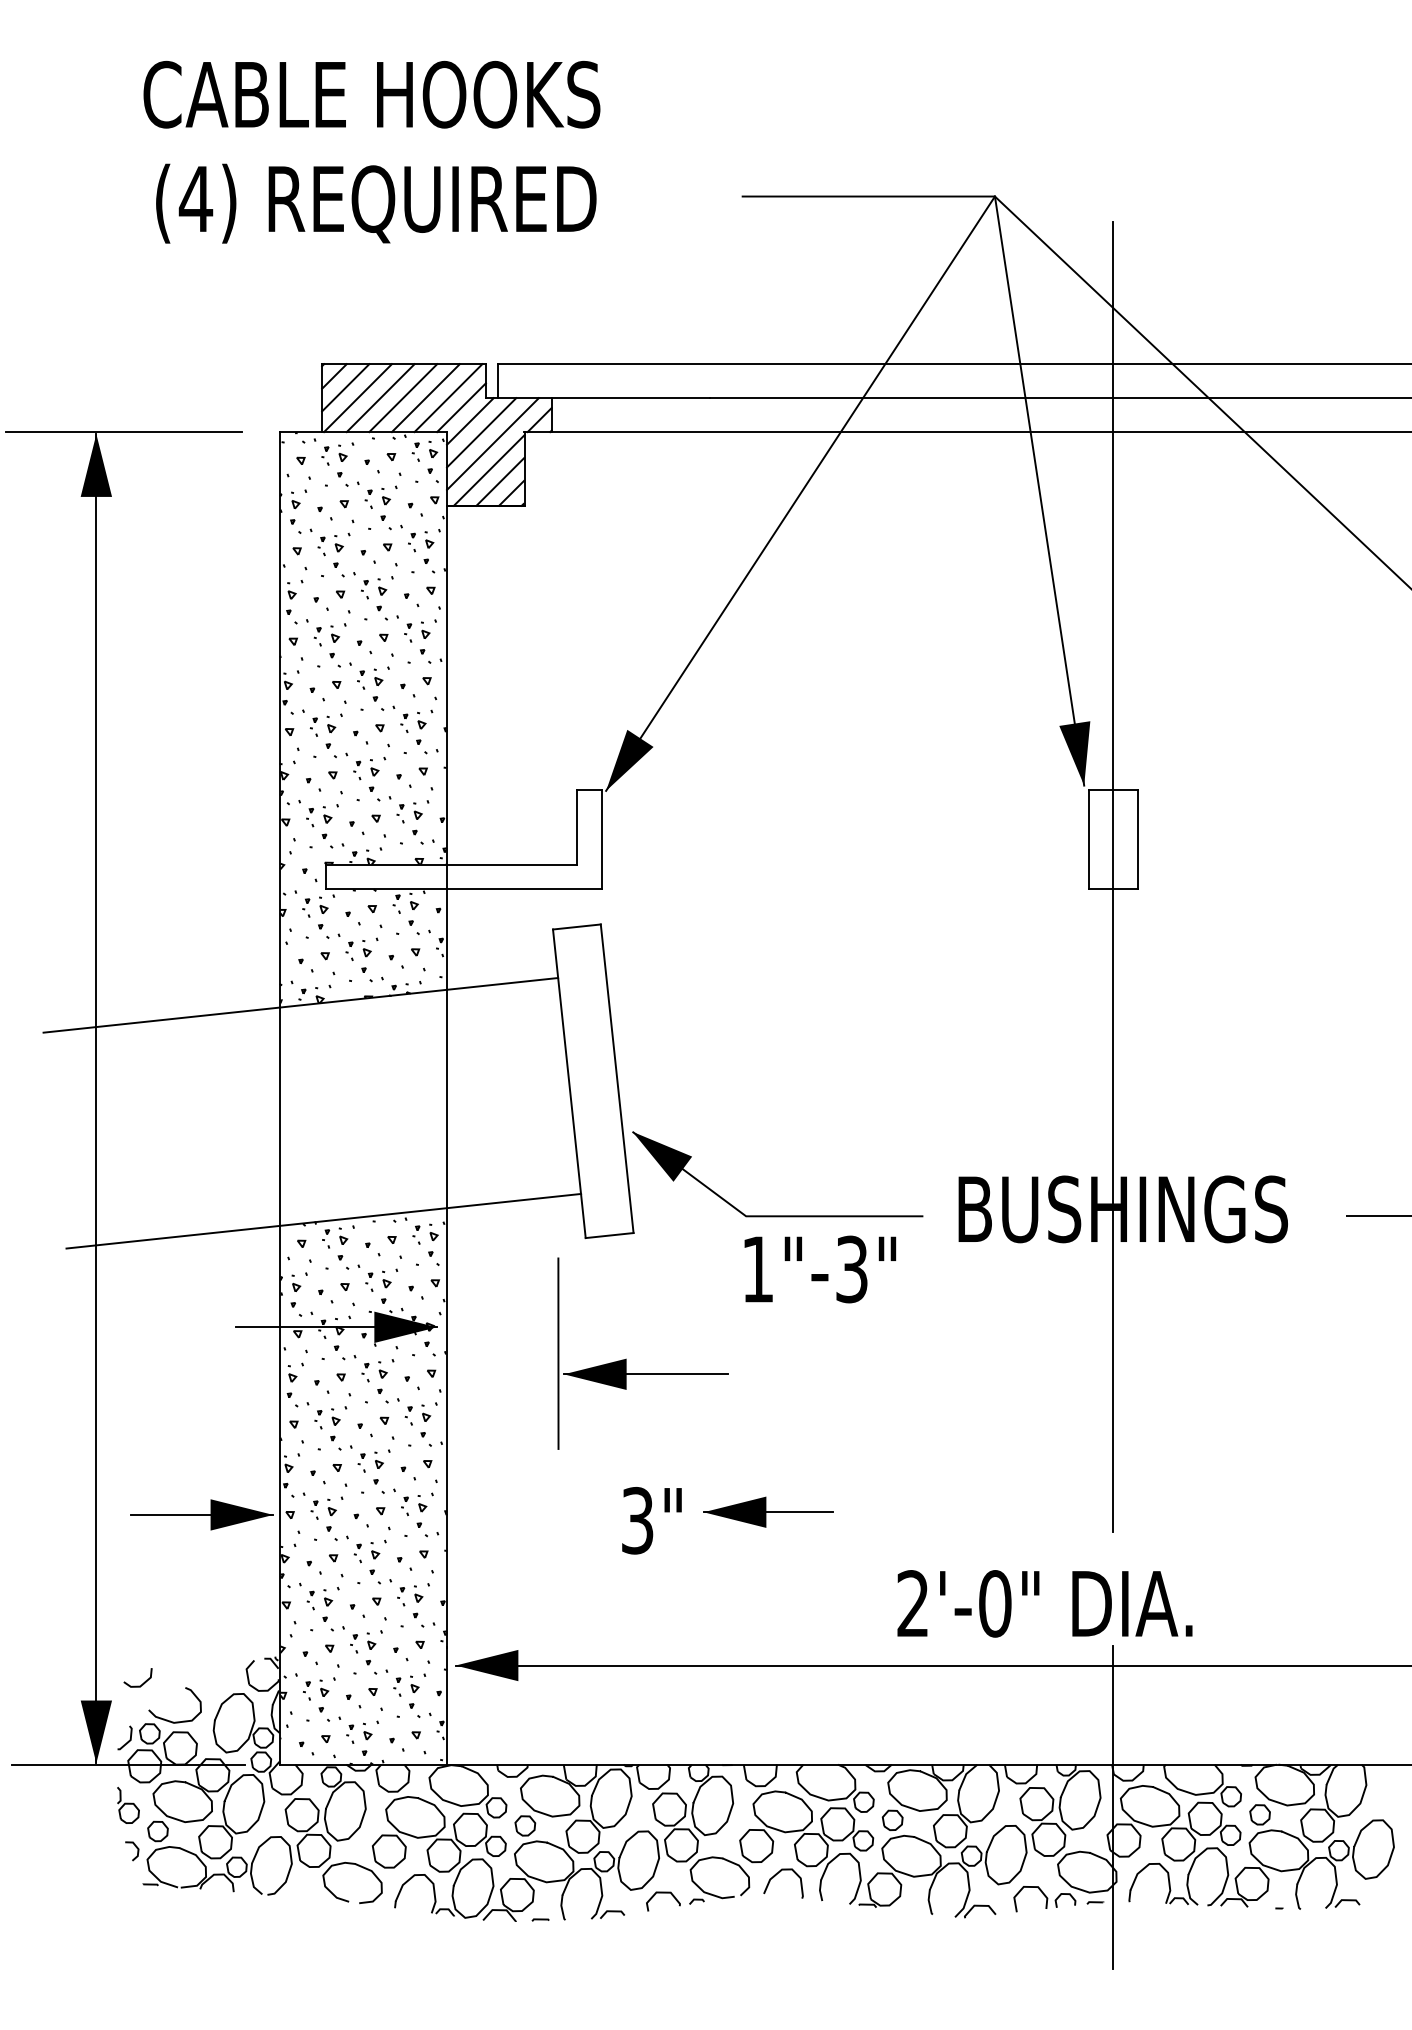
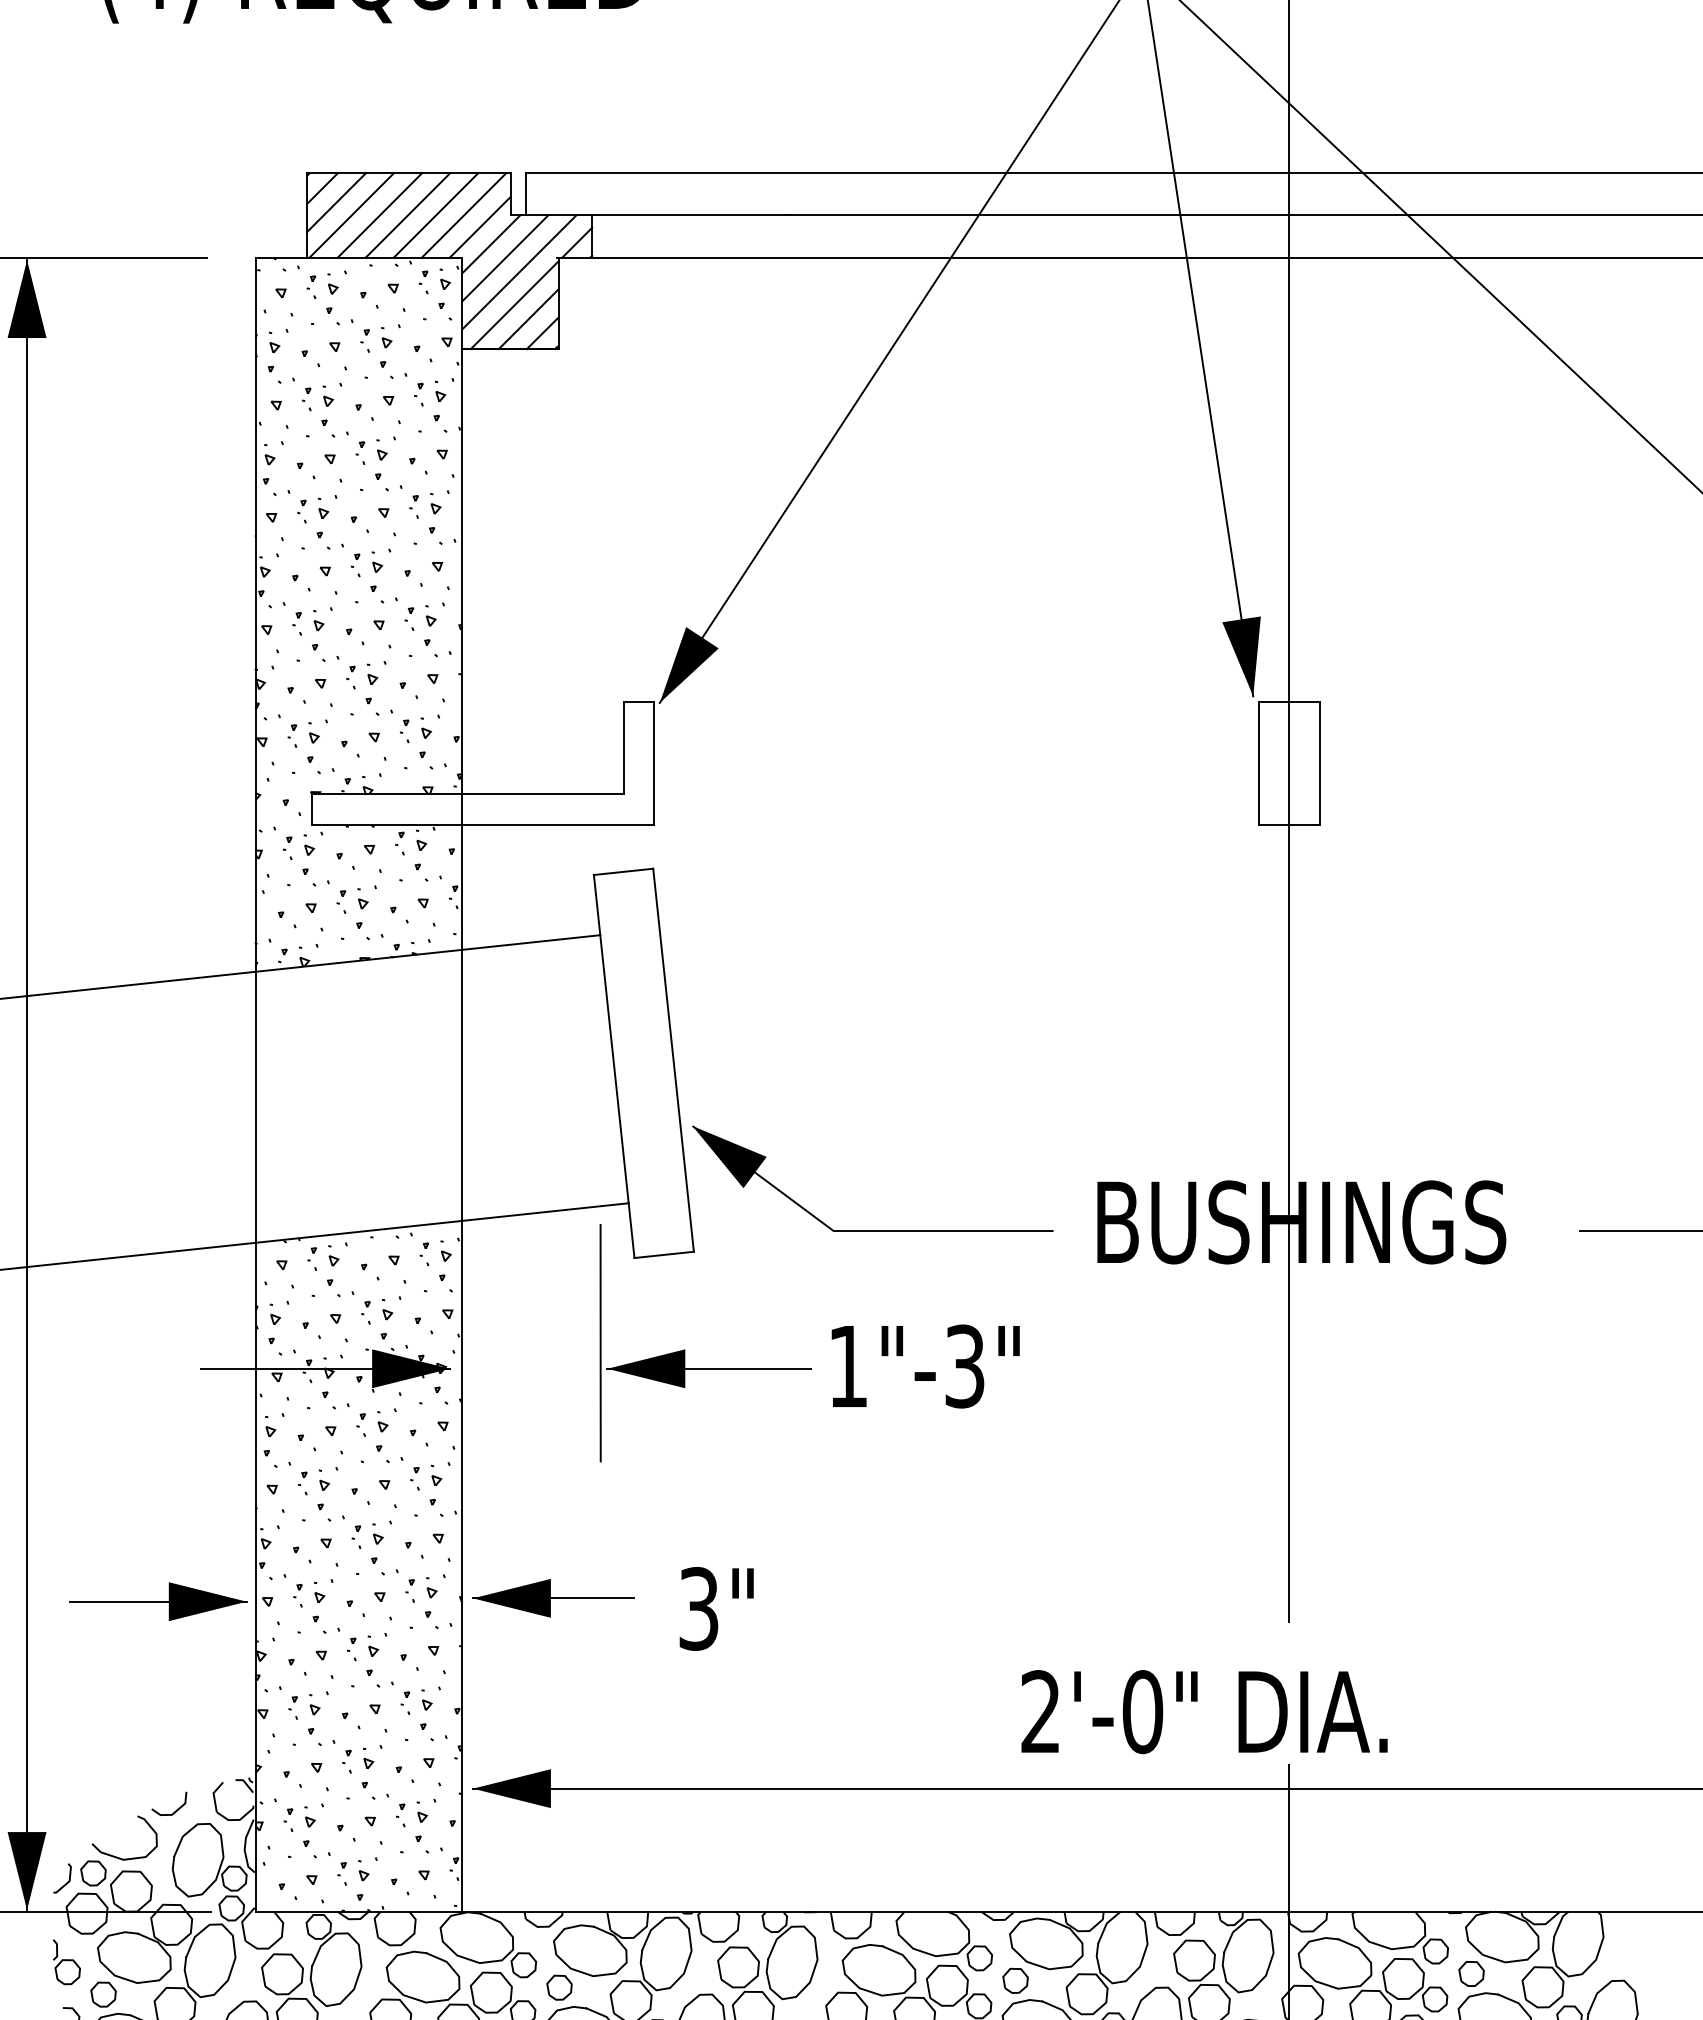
text: (820, 1269) -> (925, 1366), moved
part: (626, 1358) -> (685, 1349), moved
part: (768, 1511) -> (553, 1597), moved
line: (143, 1682) -> (176, 1809), moved

